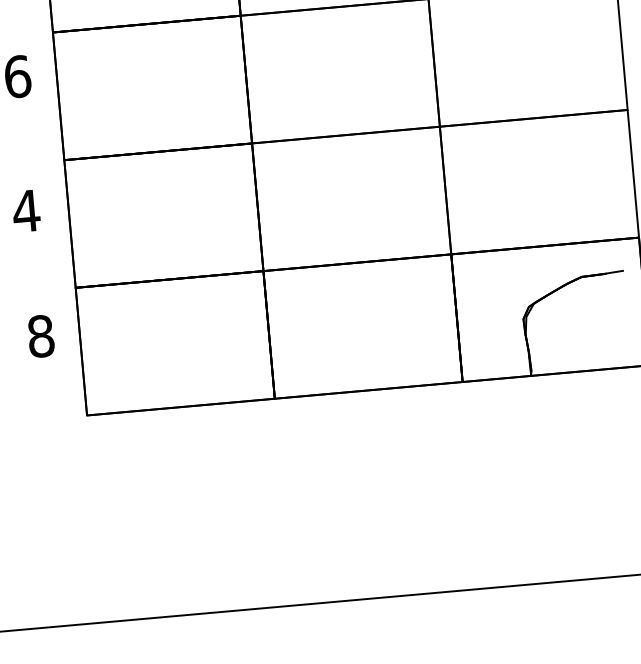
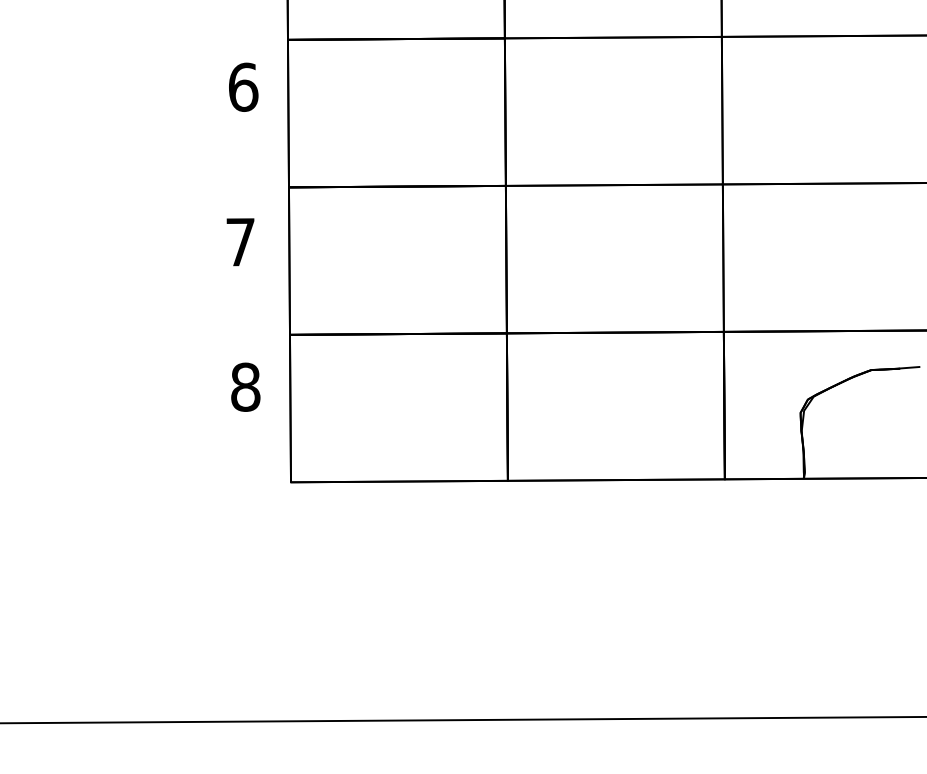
text: (26, 211) -> (240, 242), 4 -> 7

